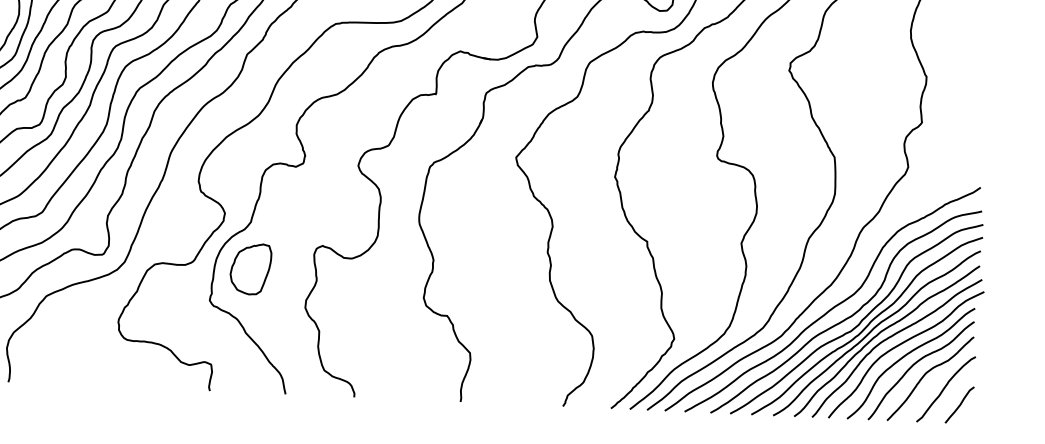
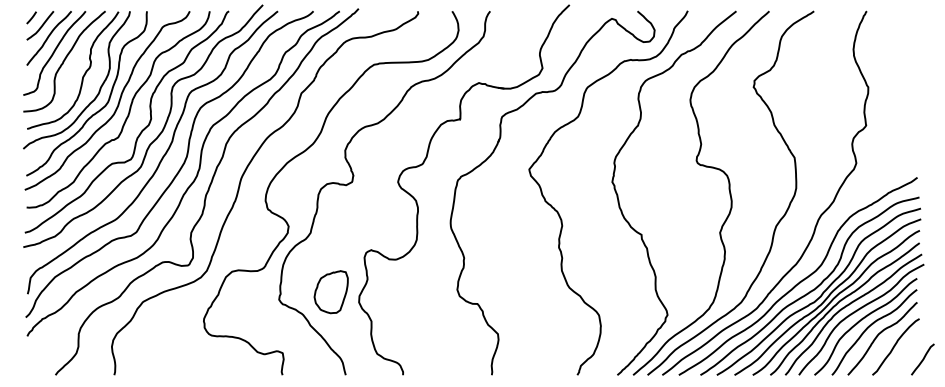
part: (249, 269) -> (330, 292), moved
curve: (959, 404) -> (922, 359), moved

